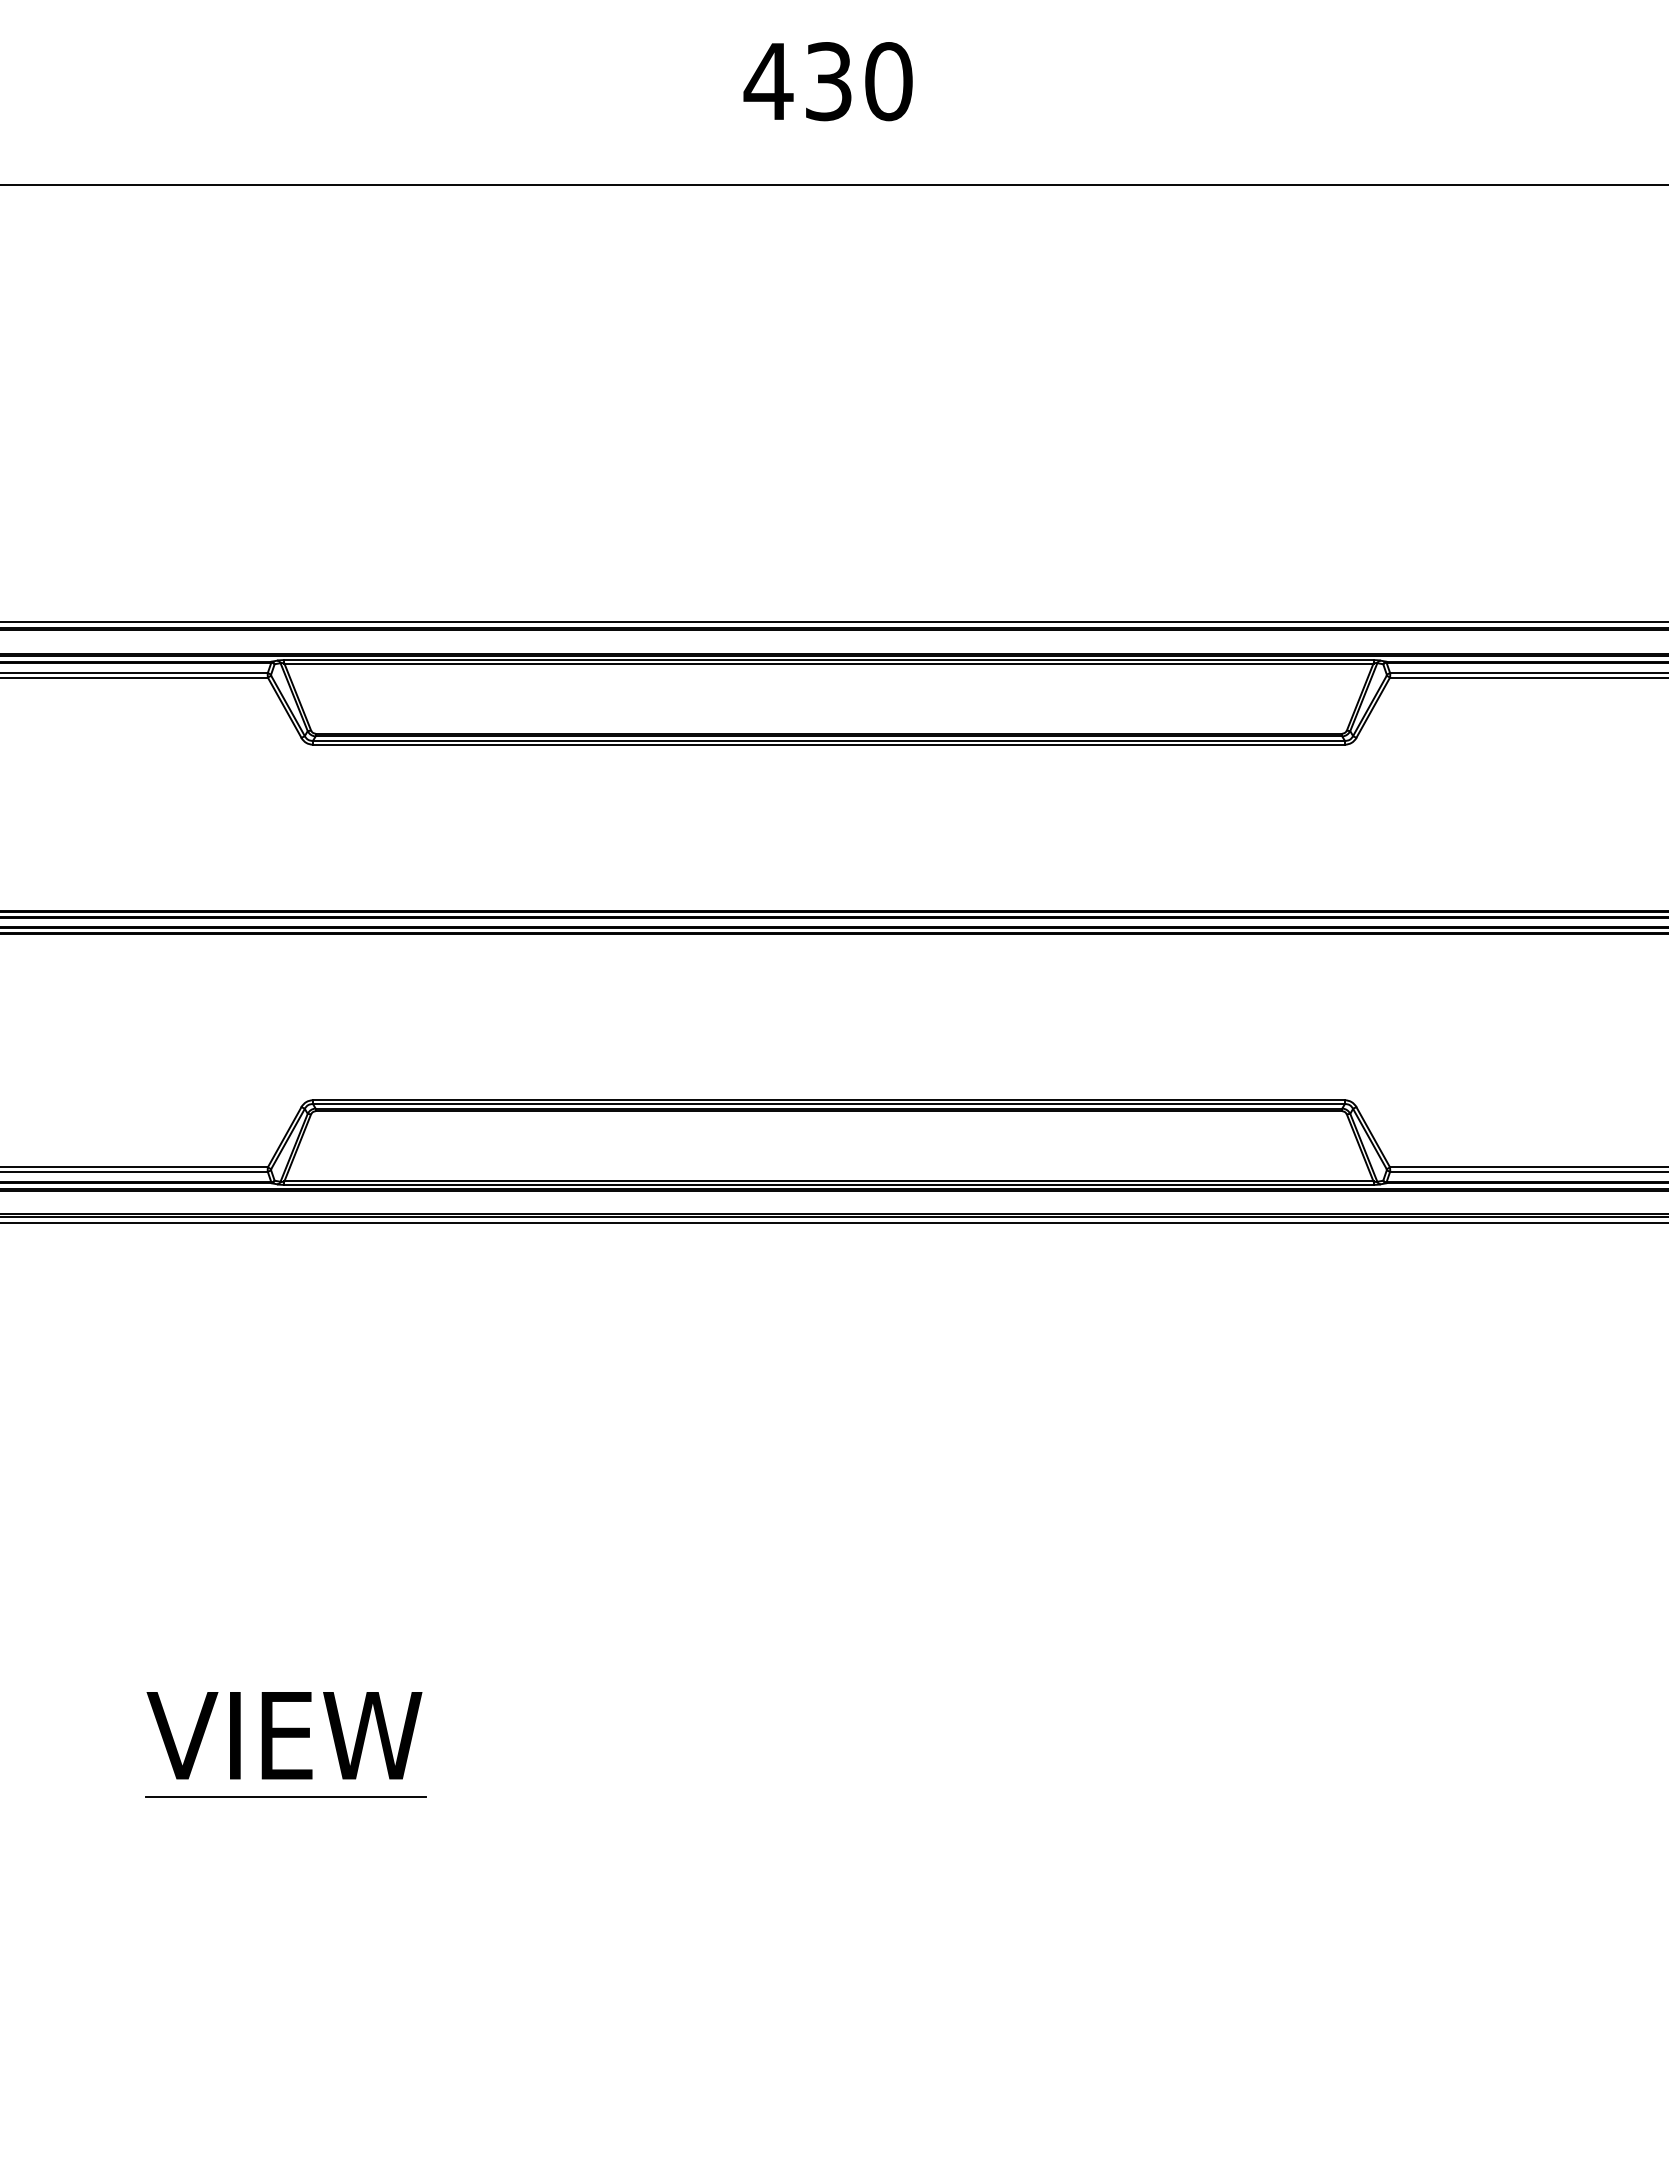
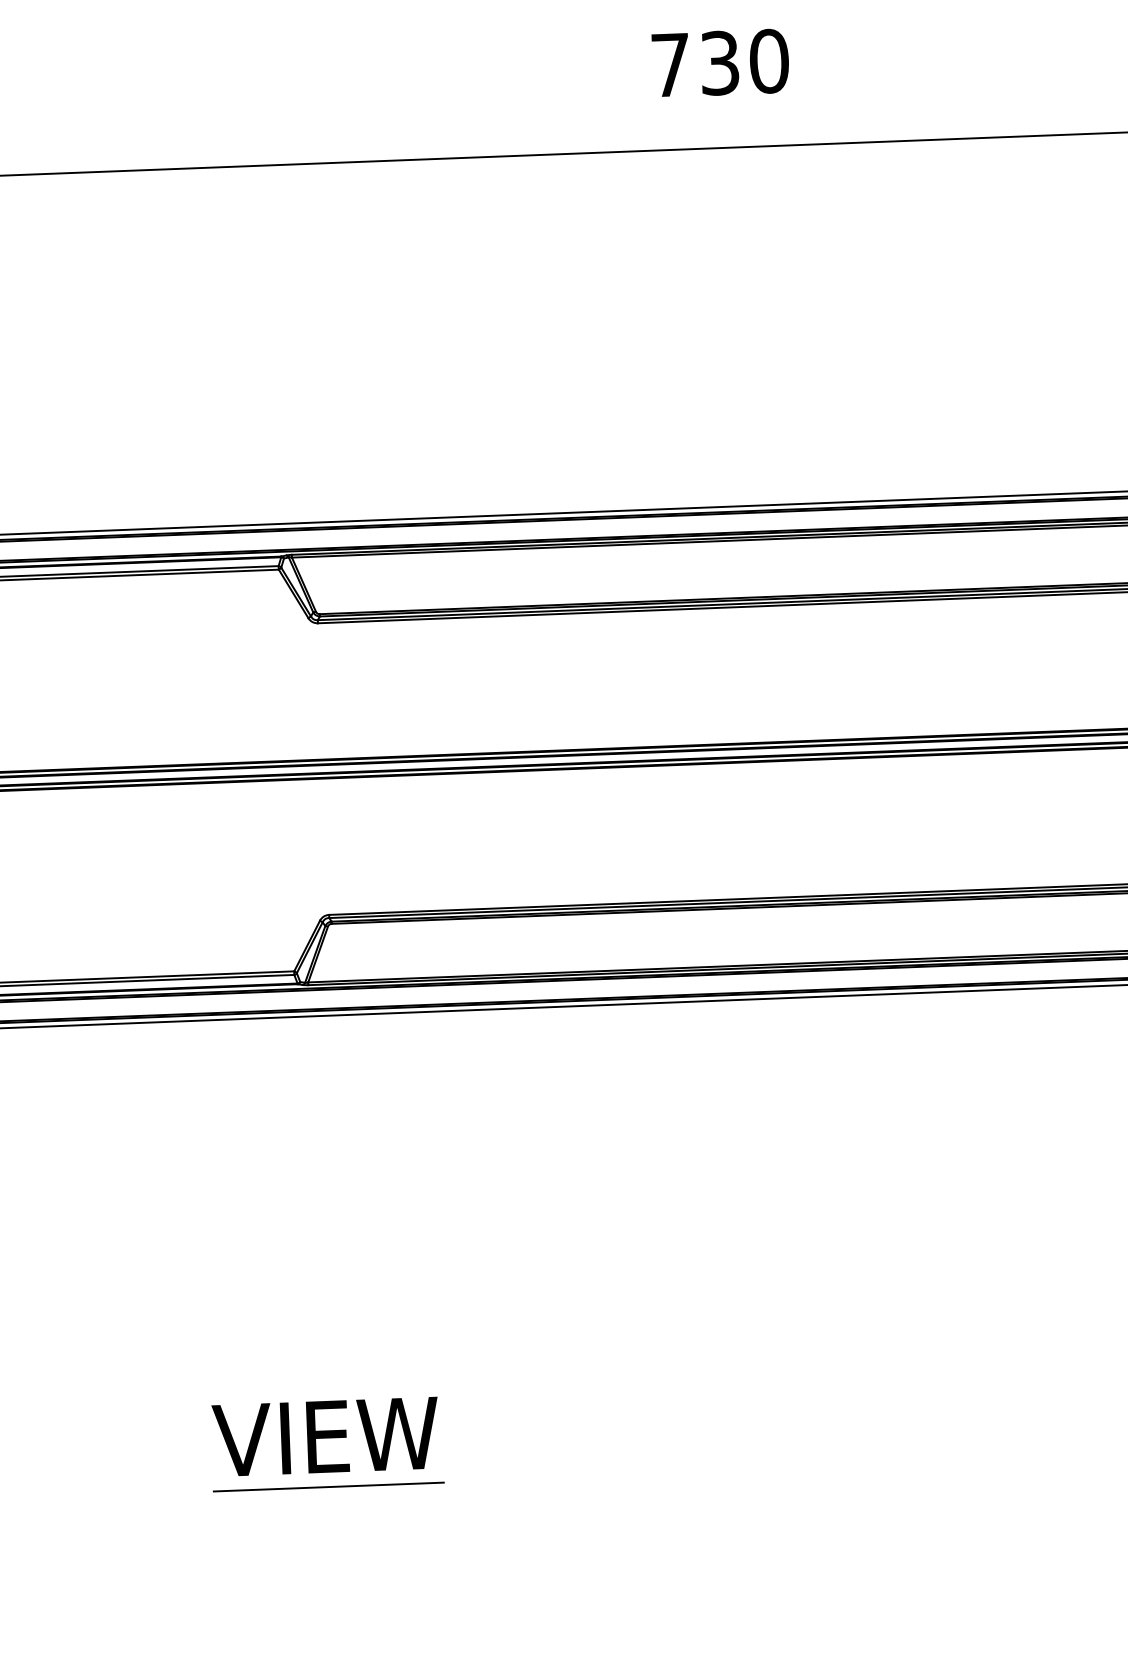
text: (768, 81) -> (670, 65), 430 -> 730

